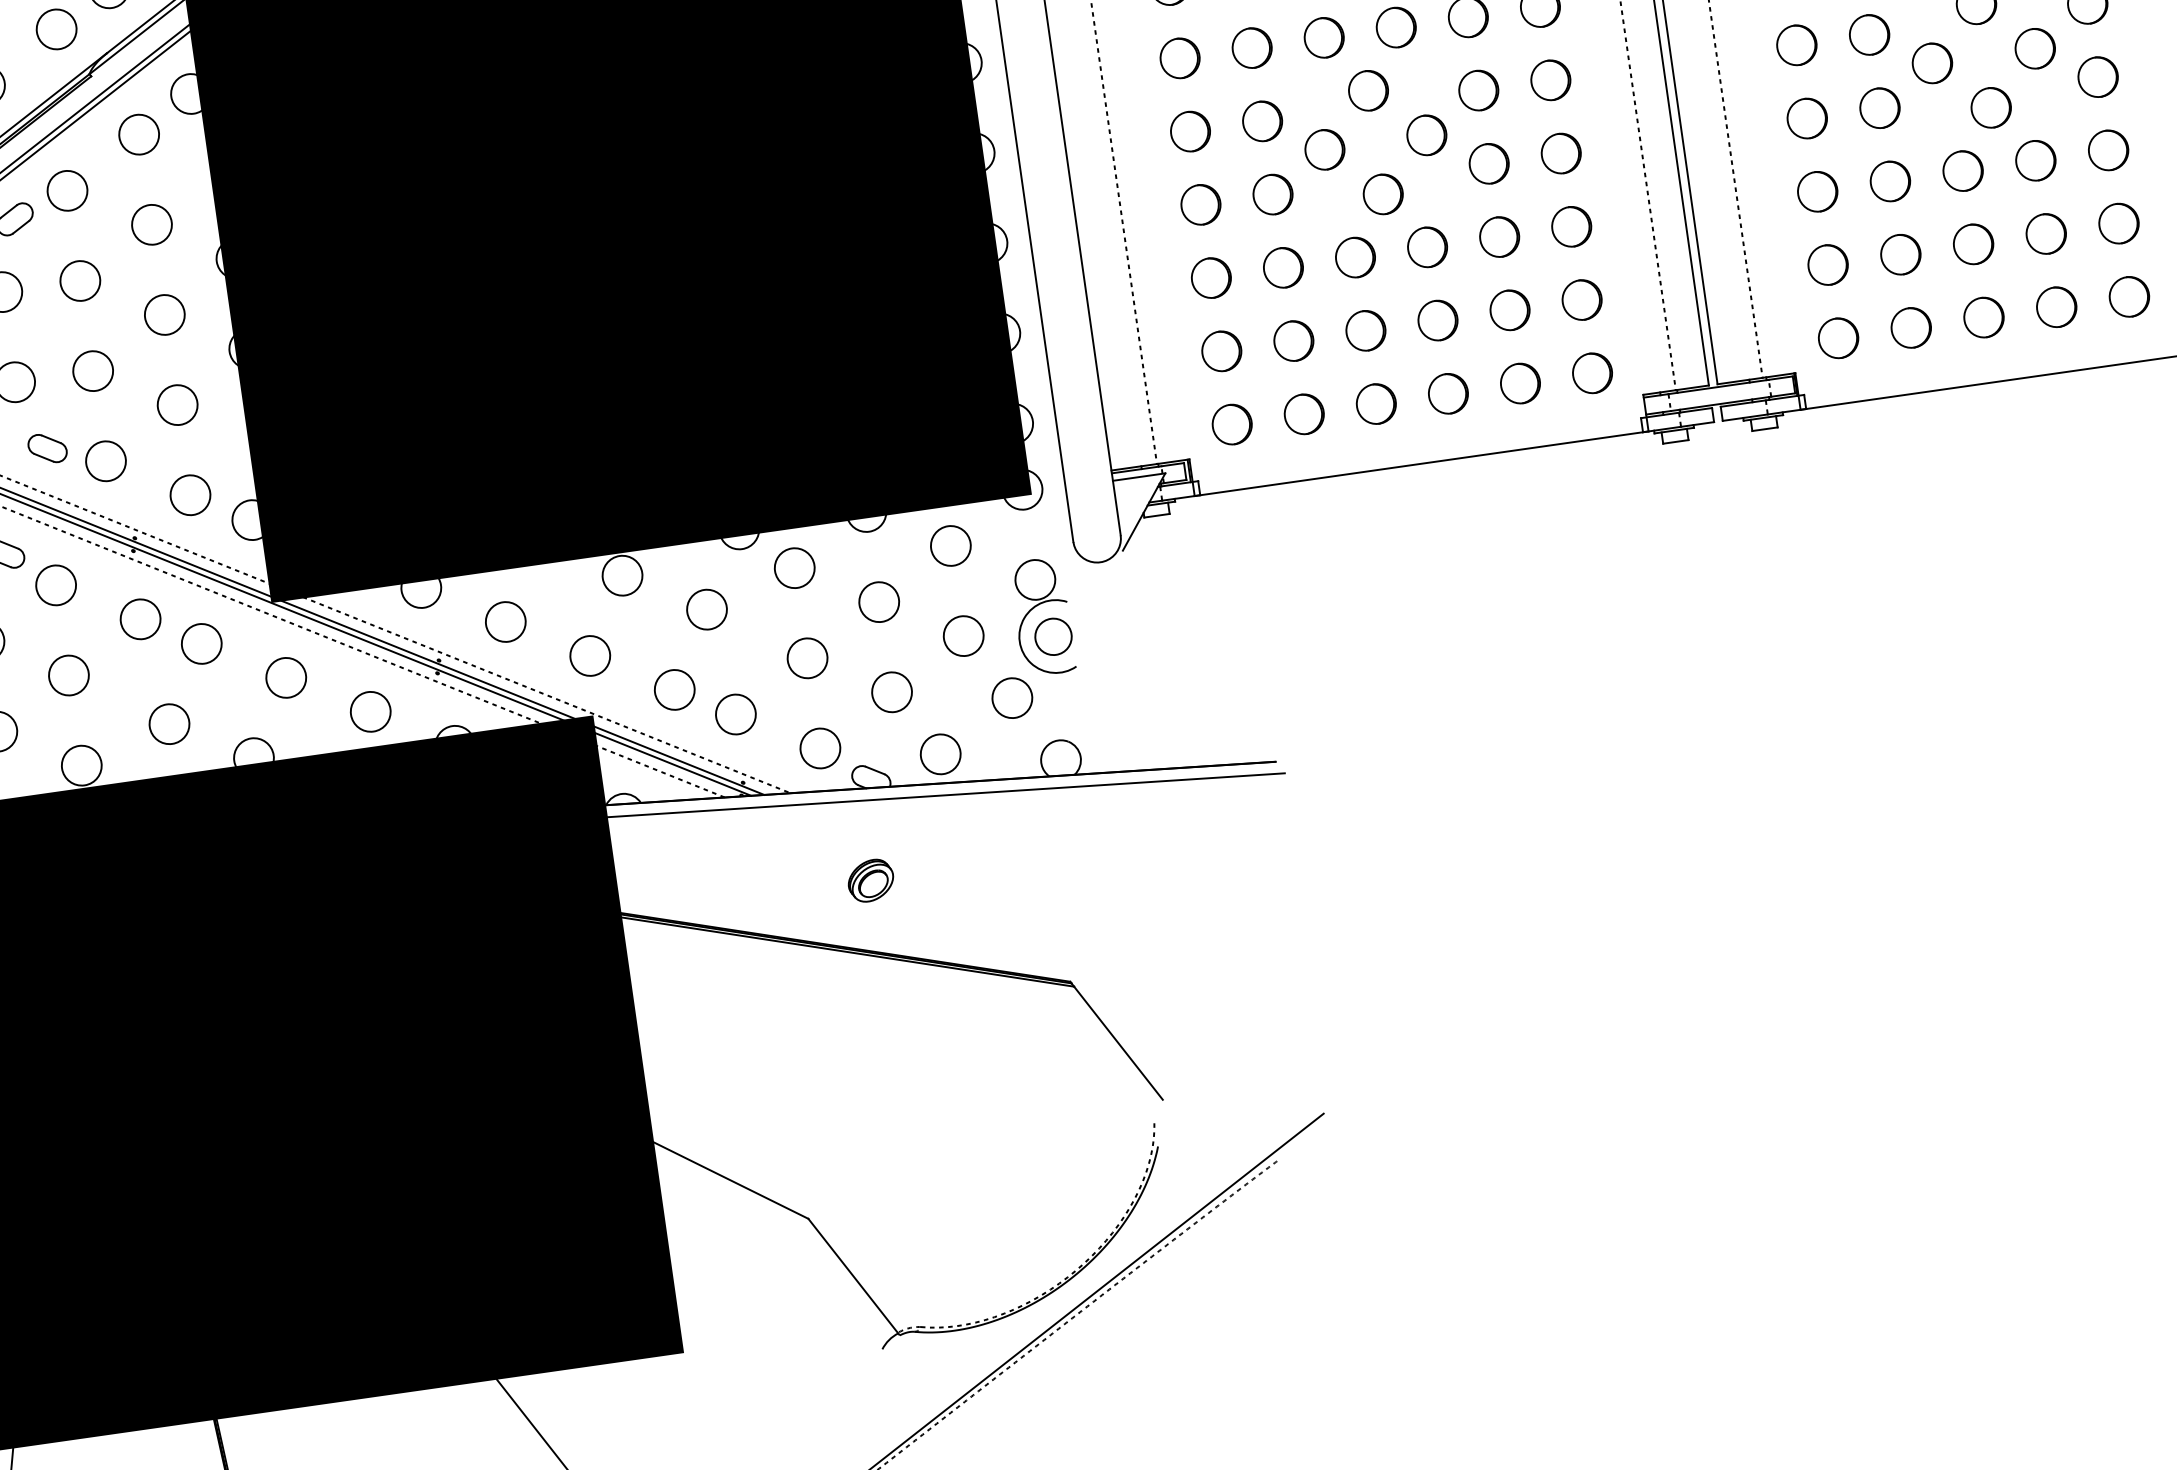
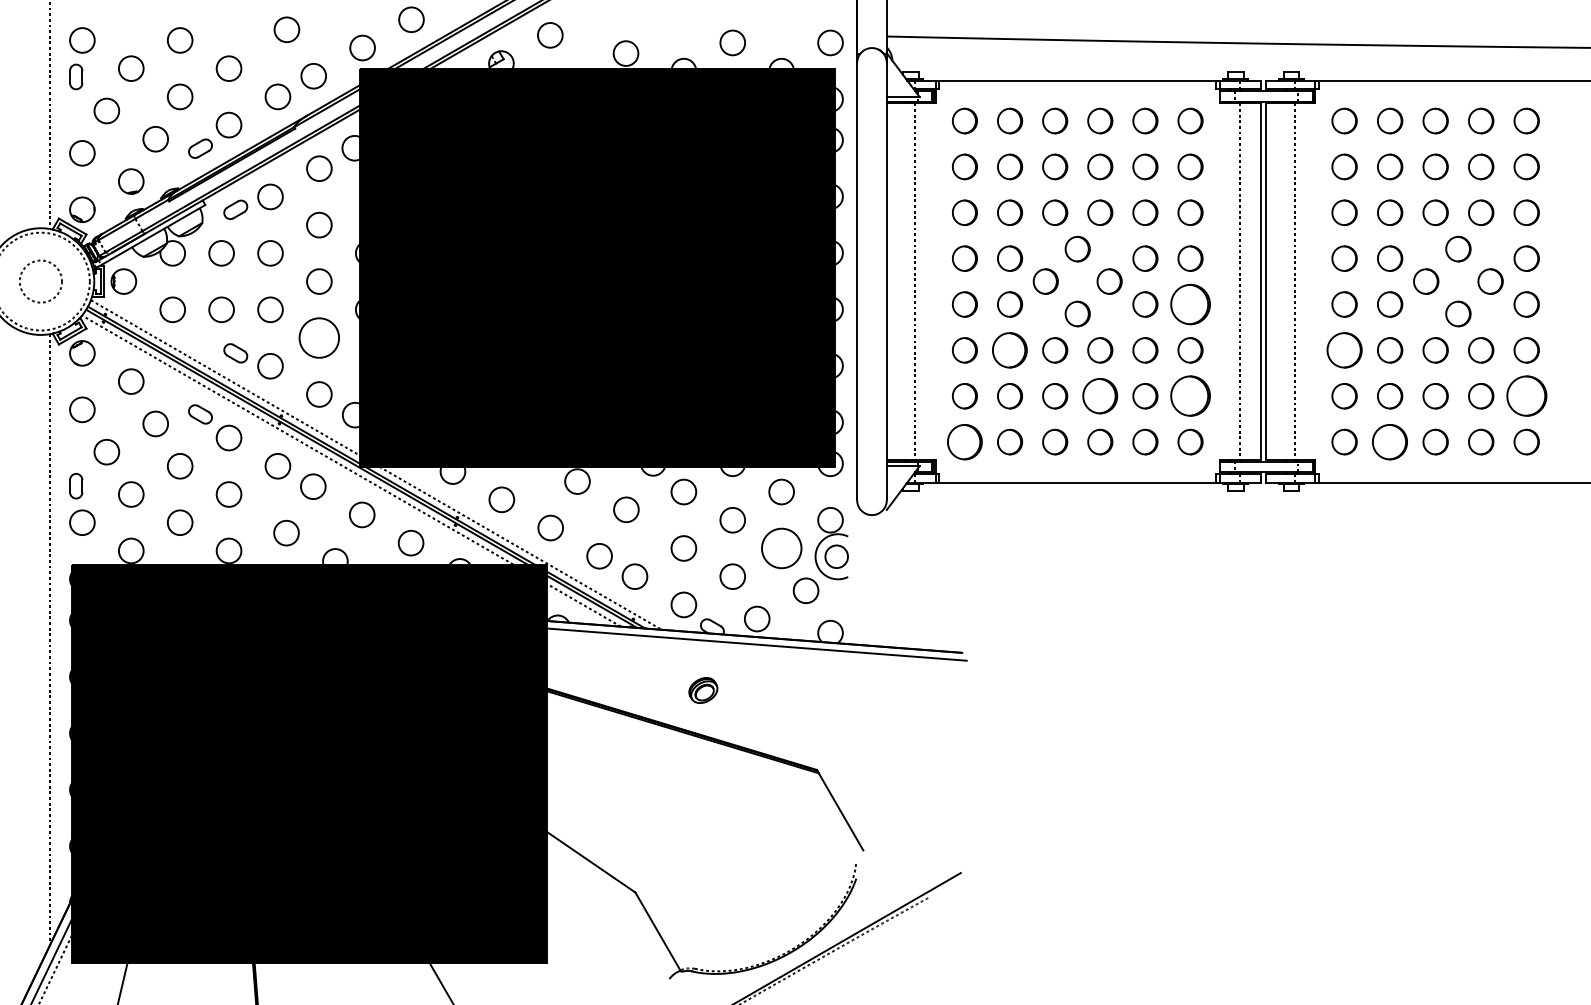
part: (1561, 153) -> (1190, 304), size x1.6
part: (1817, 192) -> (1344, 350), size x1.4
part: (2118, 224) -> (1526, 396), size x1.6
part: (1284, 267) -> (1010, 350), size x1.4
part: (1582, 300) -> (1190, 396), size x1.6
part: (1438, 320) -> (1100, 396), size x1.4
part: (1911, 326) -> (1390, 441), size x1.4
circle: (177, 404) -> (319, 337), size x1.6
part: (1231, 423) -> (964, 441), size x1.4
circle: (963, 636) -> (781, 548), size x1.6

